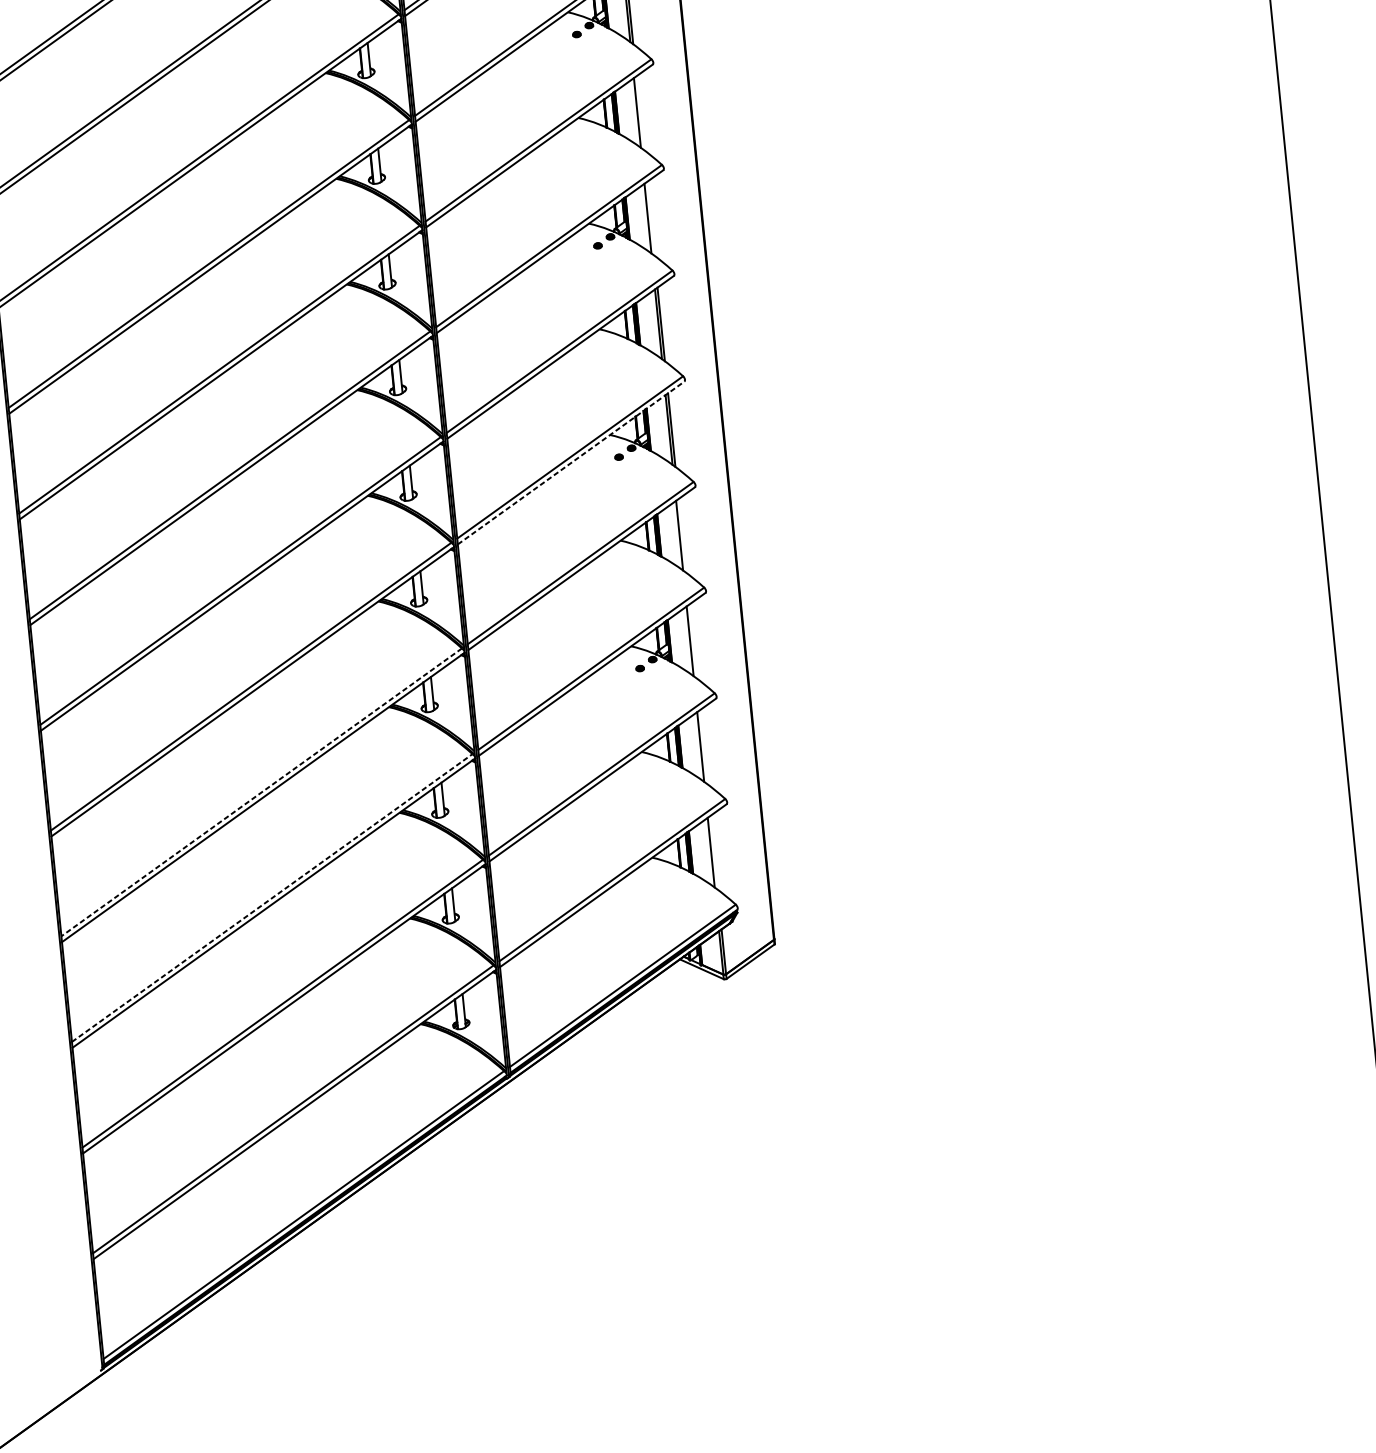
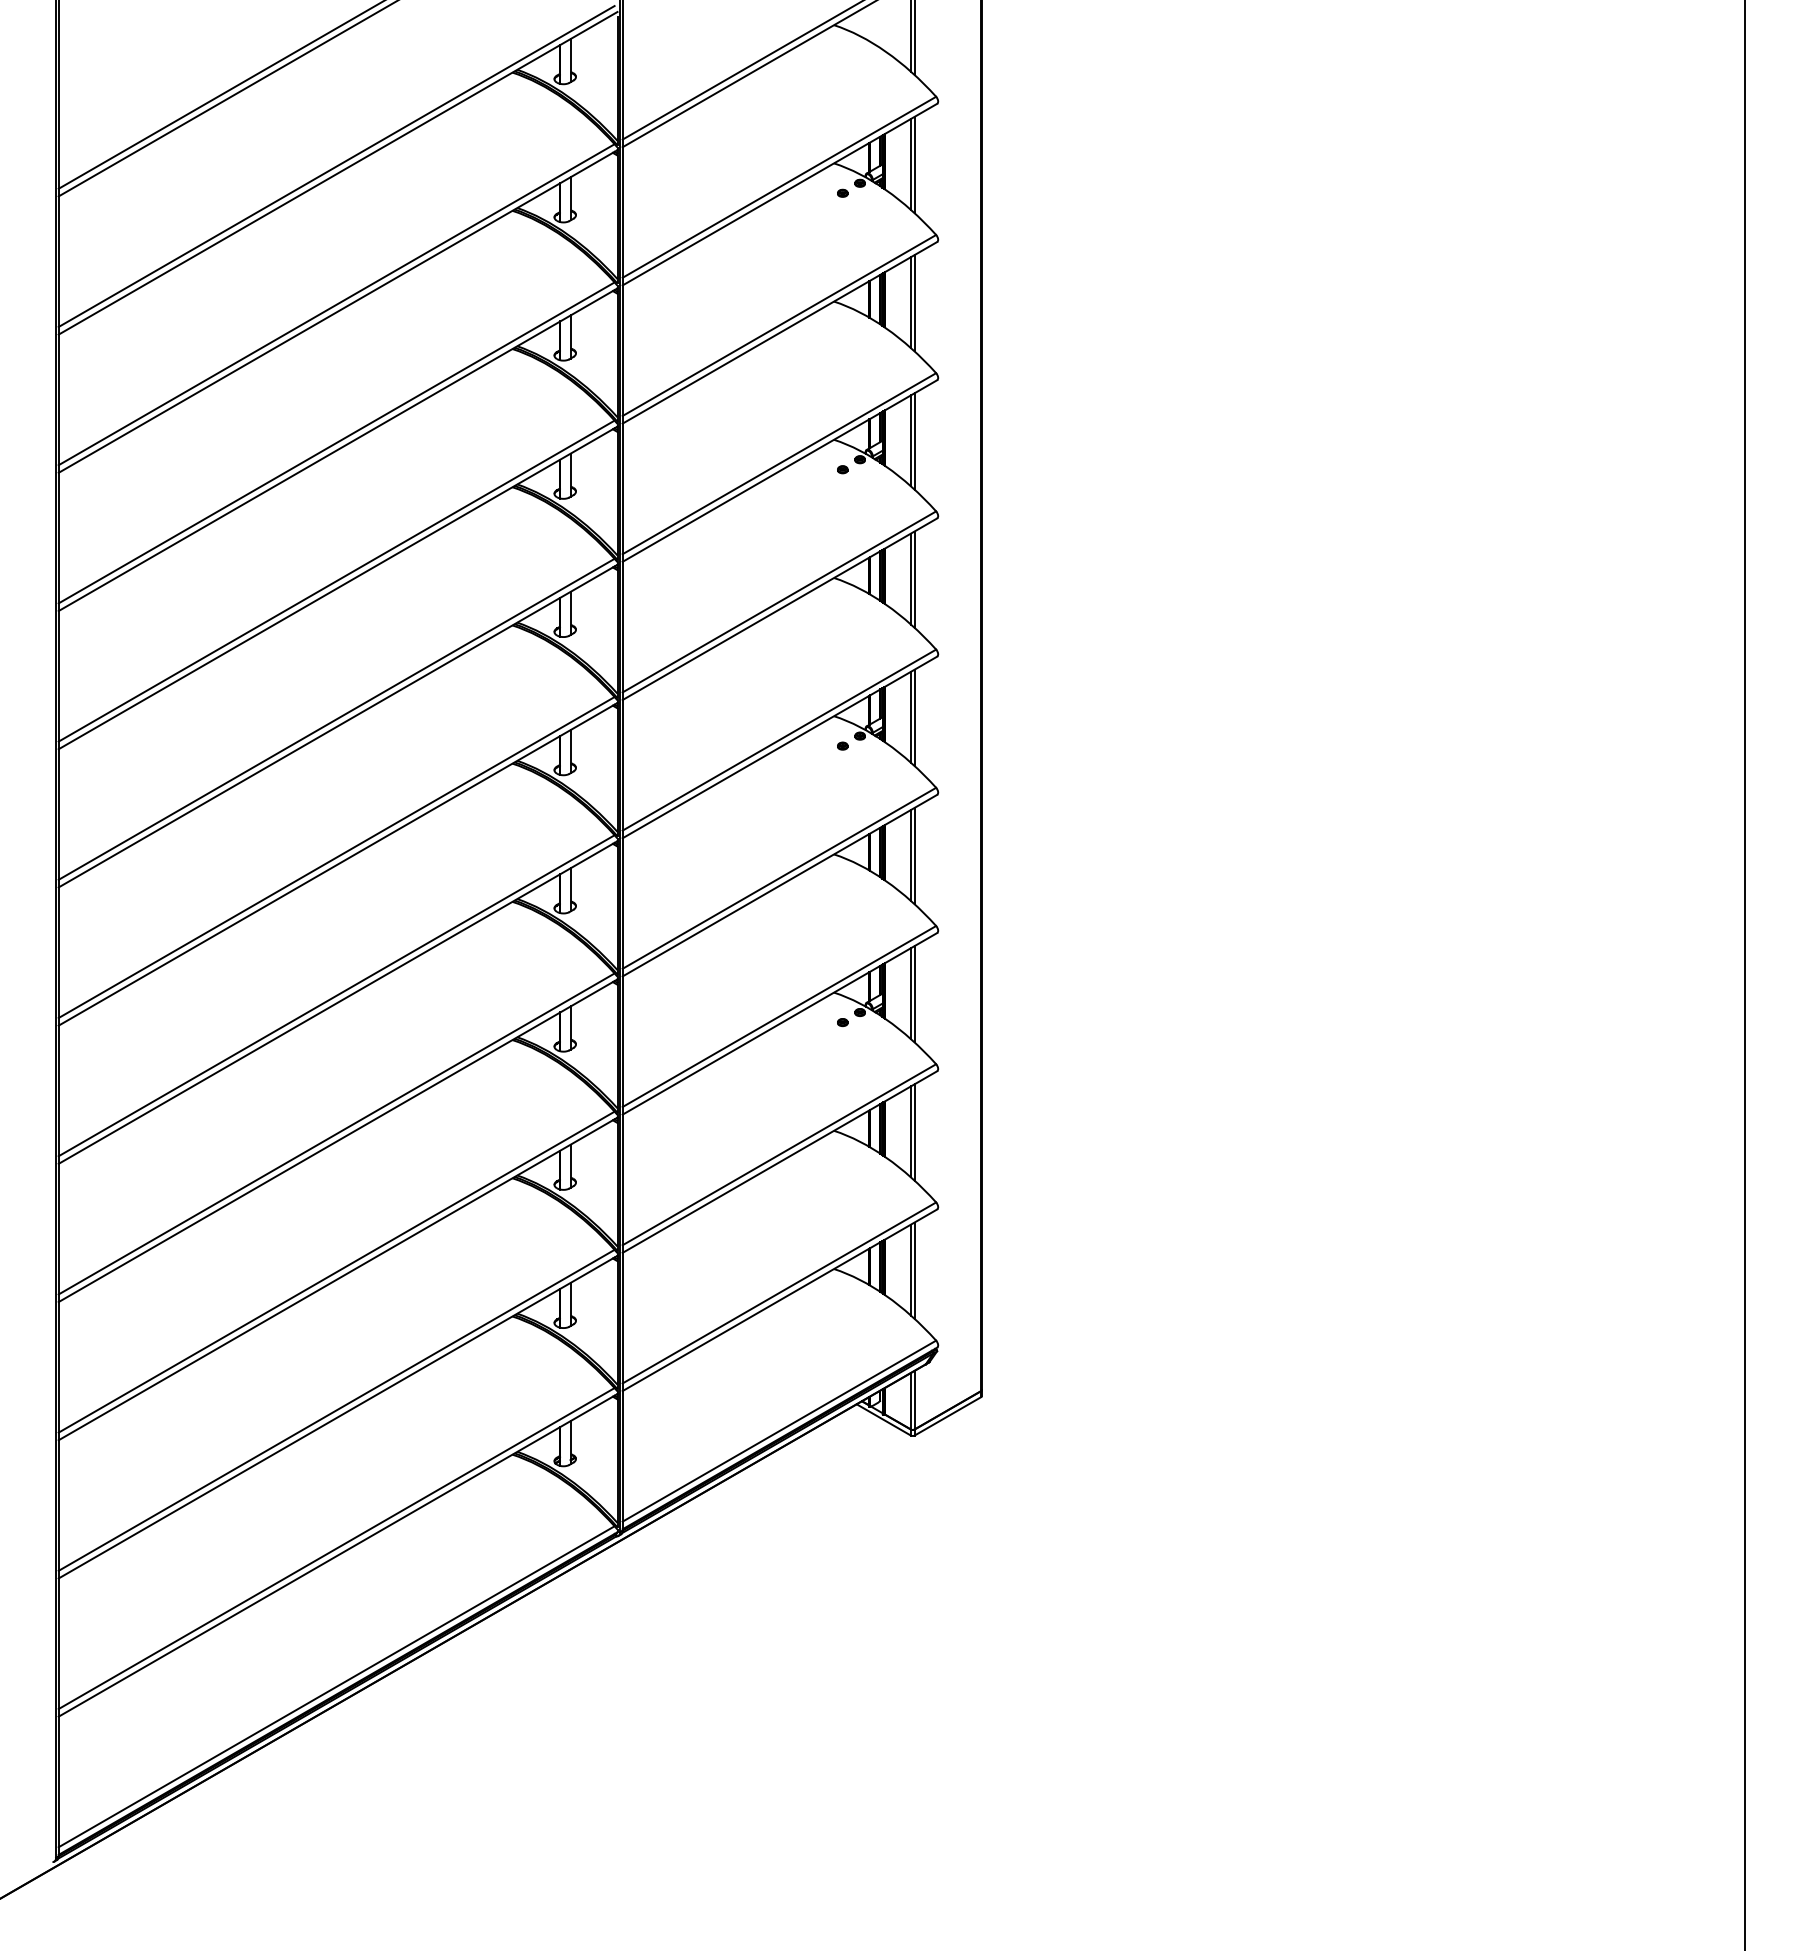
line: (640, 113) -> (914, 303), added
line: (650, 218) -> (914, 441), added
line: (570, 463) -> (779, 747), dashed -> solid
line: (682, 535) -> (914, 855), added
line: (692, 641) -> (914, 994), added
line: (703, 747) -> (914, 1132), added
line: (261, 792) -> (336, 1133), dashed -> solid
line: (713, 852) -> (914, 1270), added
line: (272, 898) -> (336, 1272), dashed -> solid

